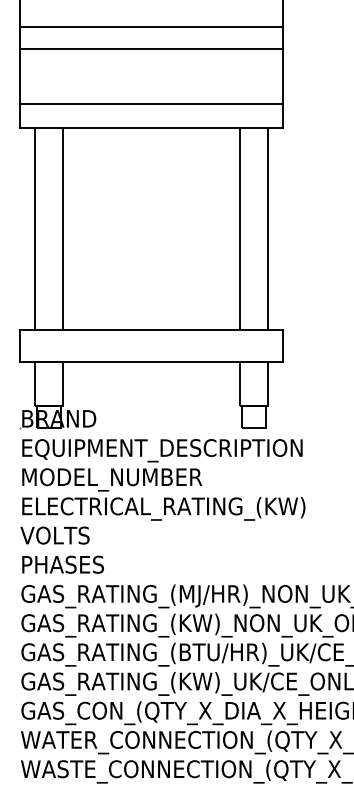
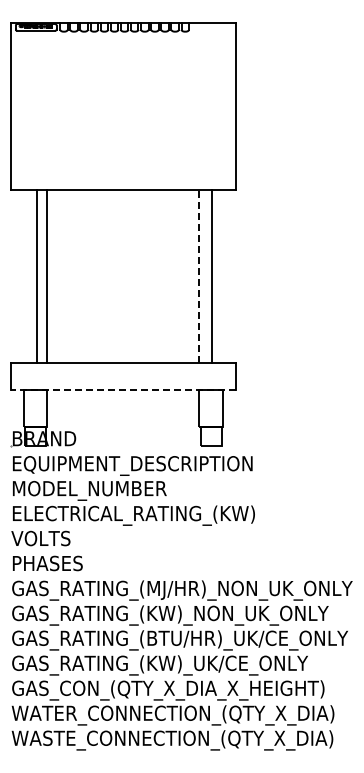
line: (151, 26) -> (123, 103), removed
line: (151, 49) -> (123, 122), removed
line: (151, 104) -> (123, 169), removed
line: (34, 227) -> (36, 275), moved
line: (268, 227) -> (212, 275), moved
line: (240, 229) -> (199, 276), solid -> dashed
line: (150, 362) -> (122, 390), solid -> dashed

